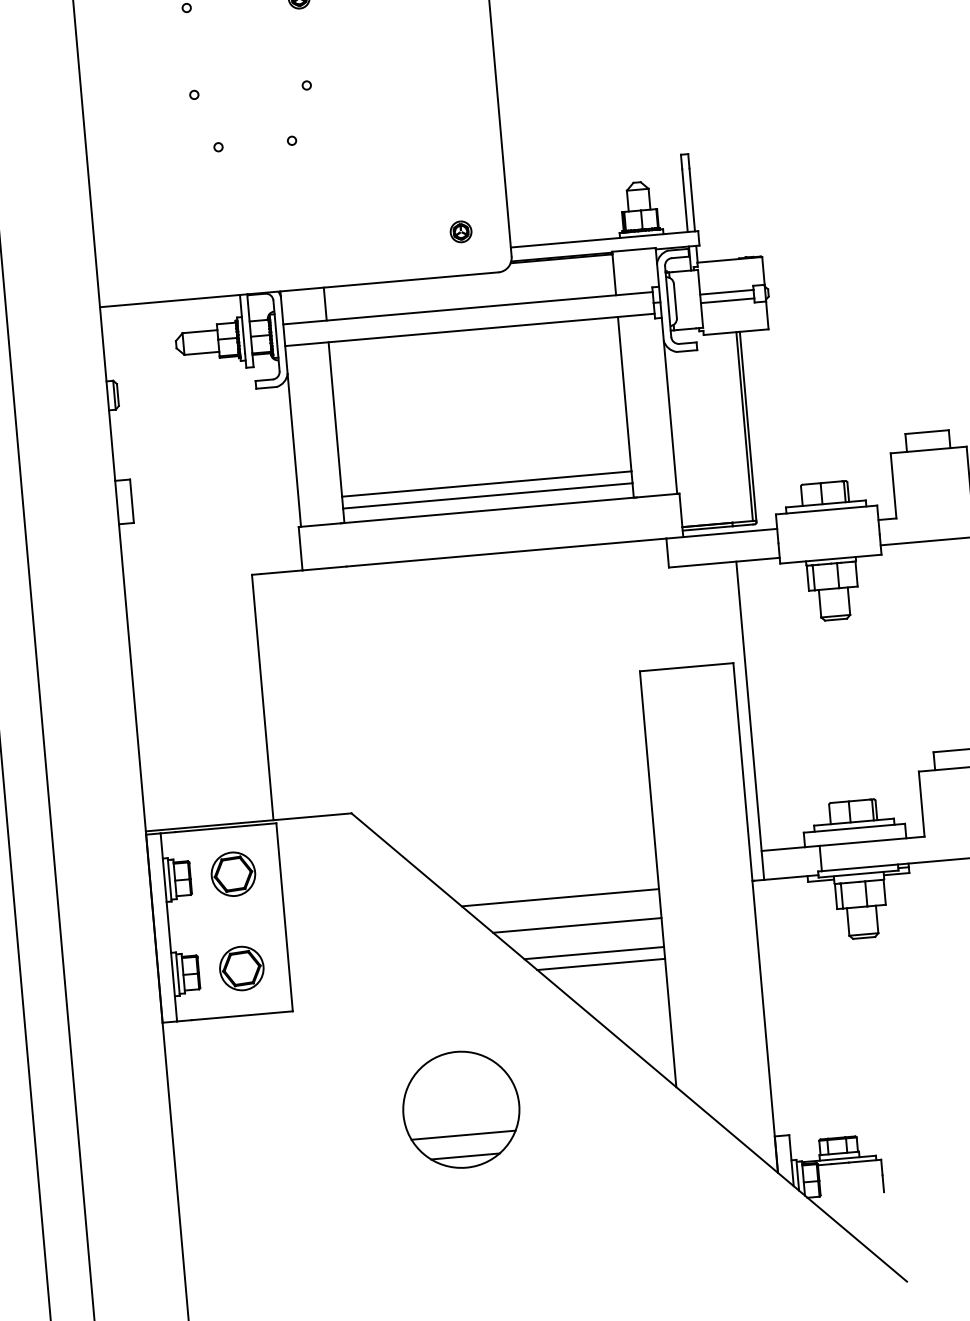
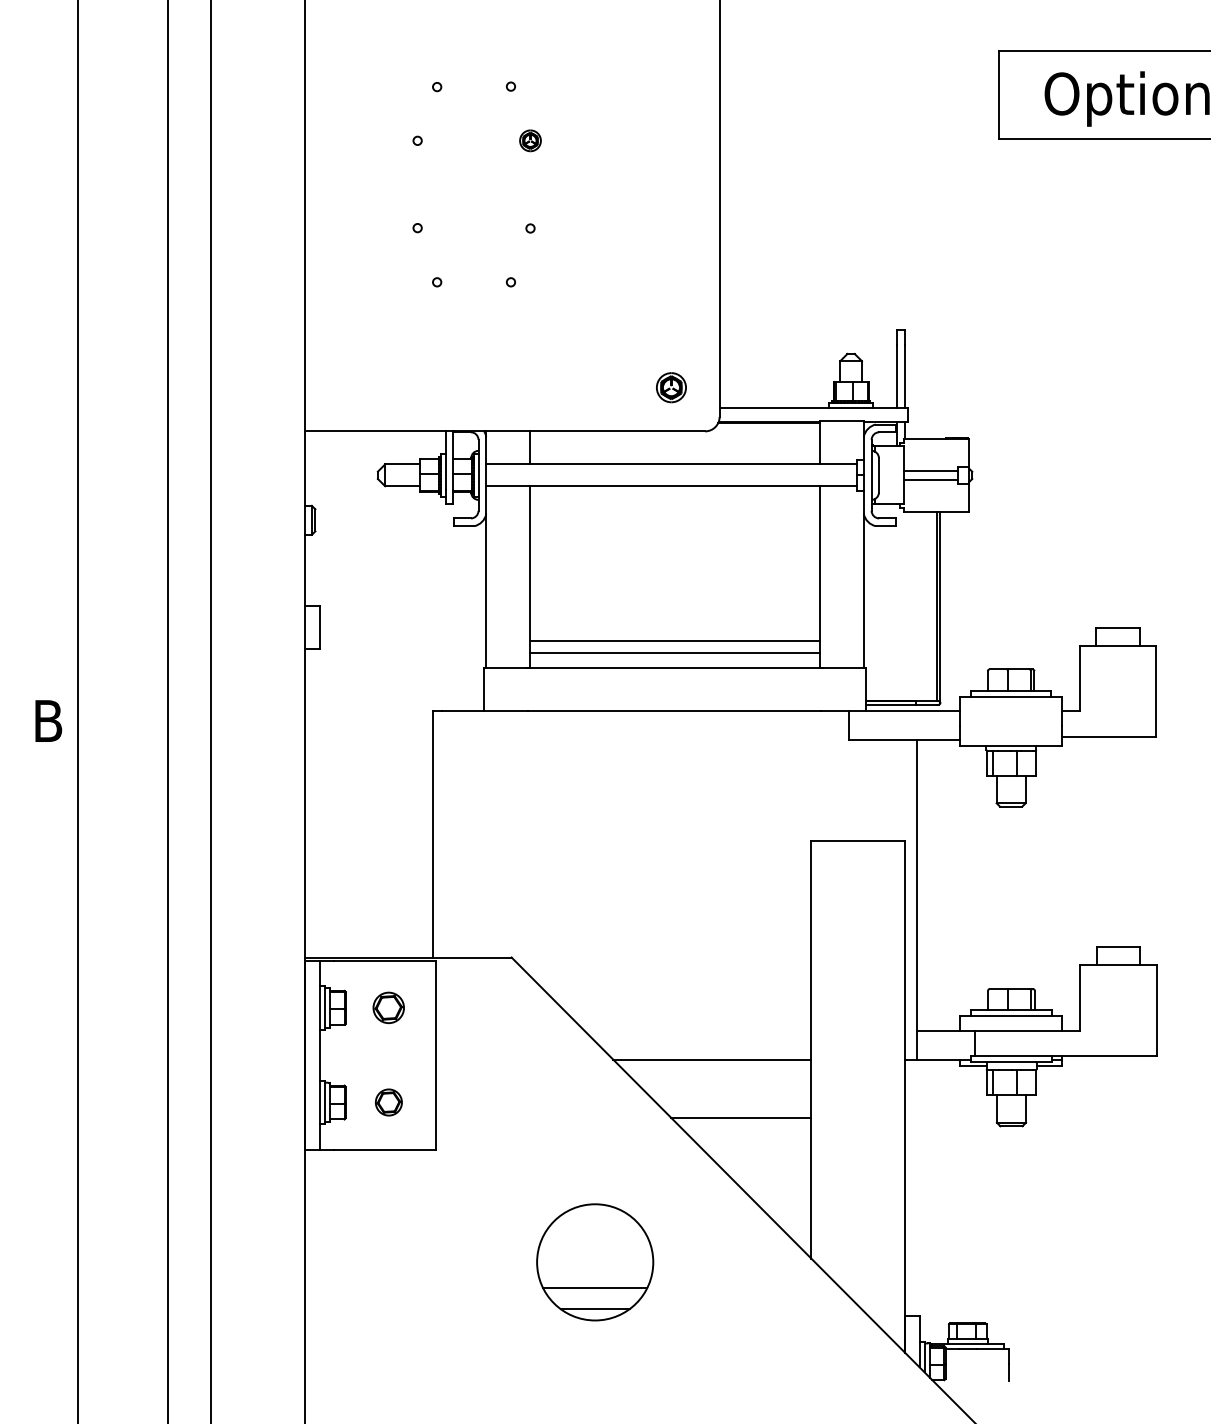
part: (461, 231) -> (671, 387), size x1.4
part: (233, 873) -> (388, 1007), size x0.7
line: (577, 925) -> (726, 1088), removed
line: (601, 964) -> (747, 1129), removed
part: (241, 968) -> (388, 1102), size x0.6

